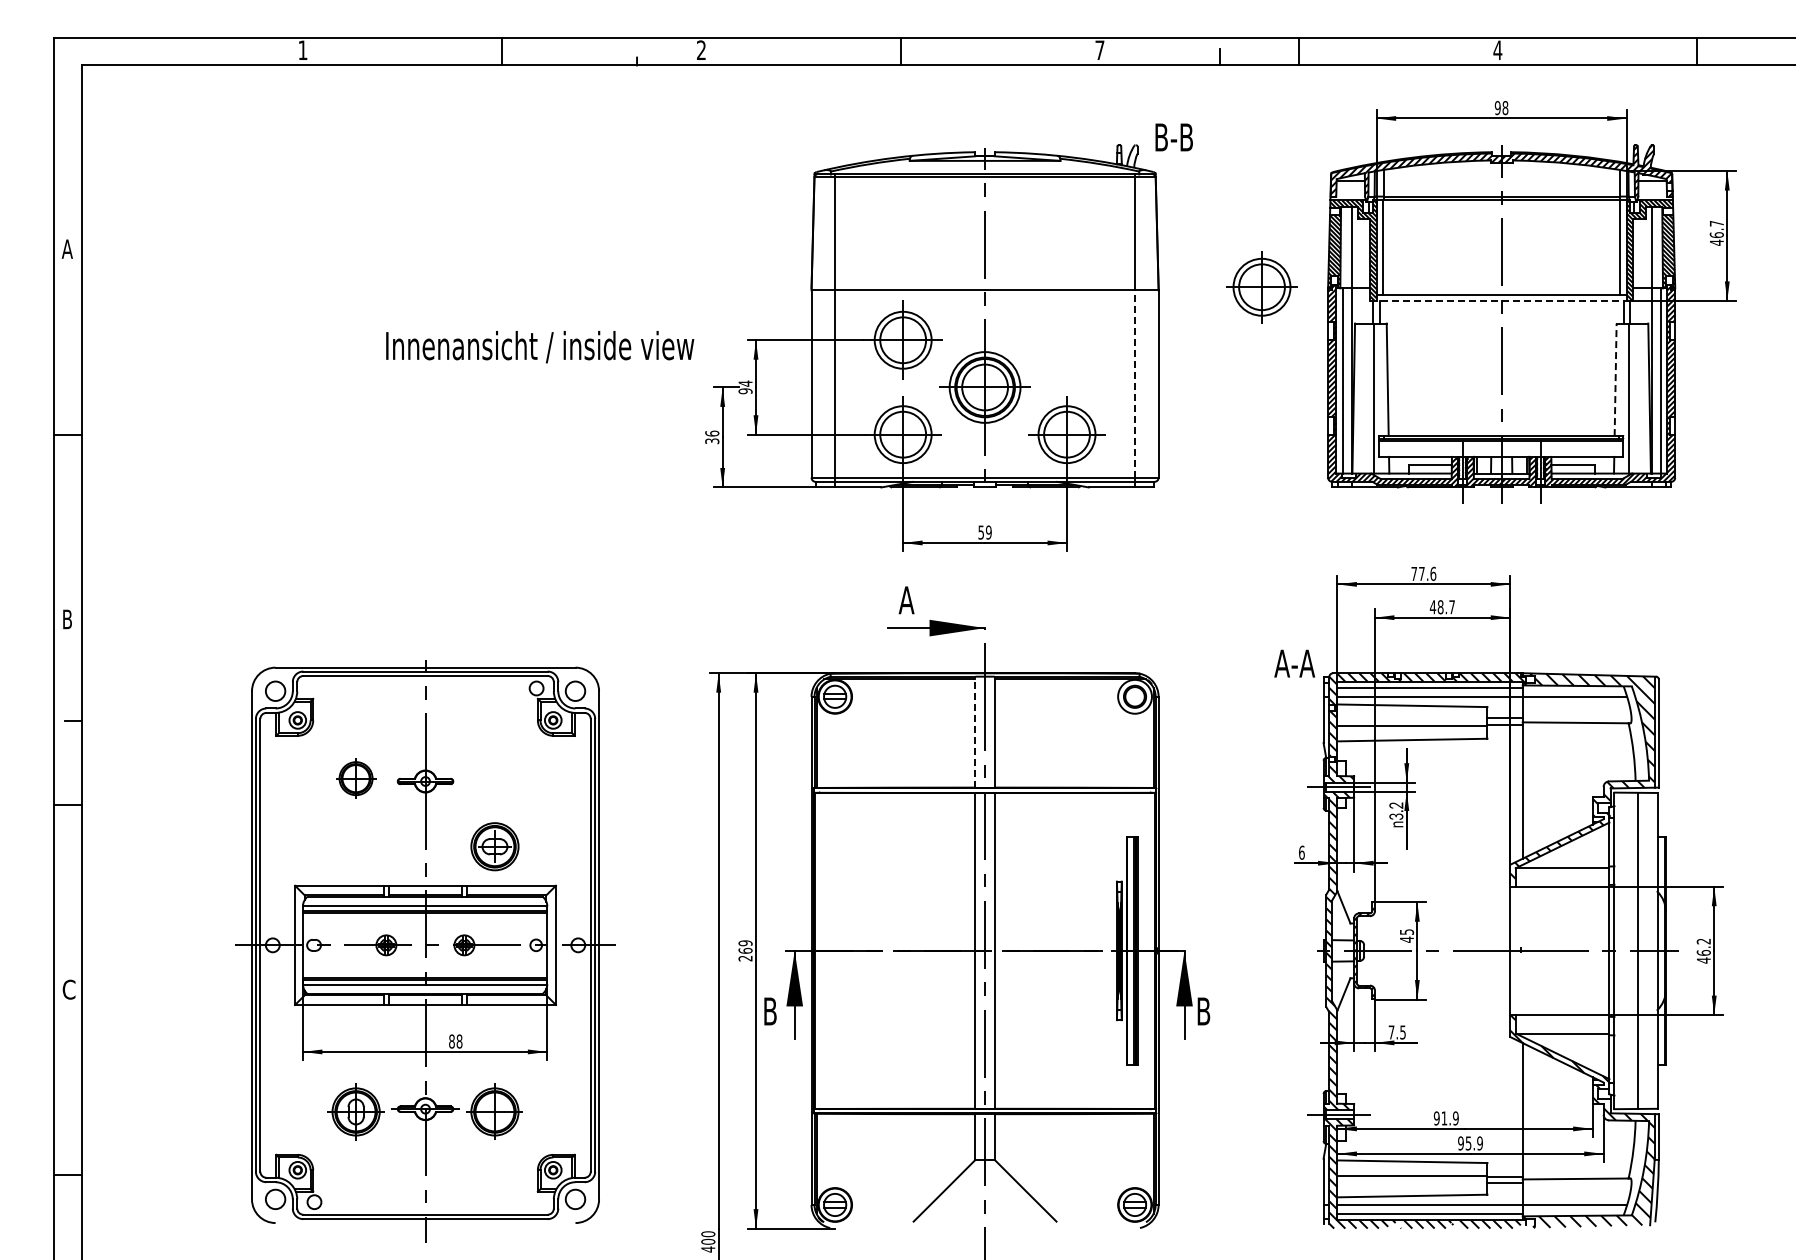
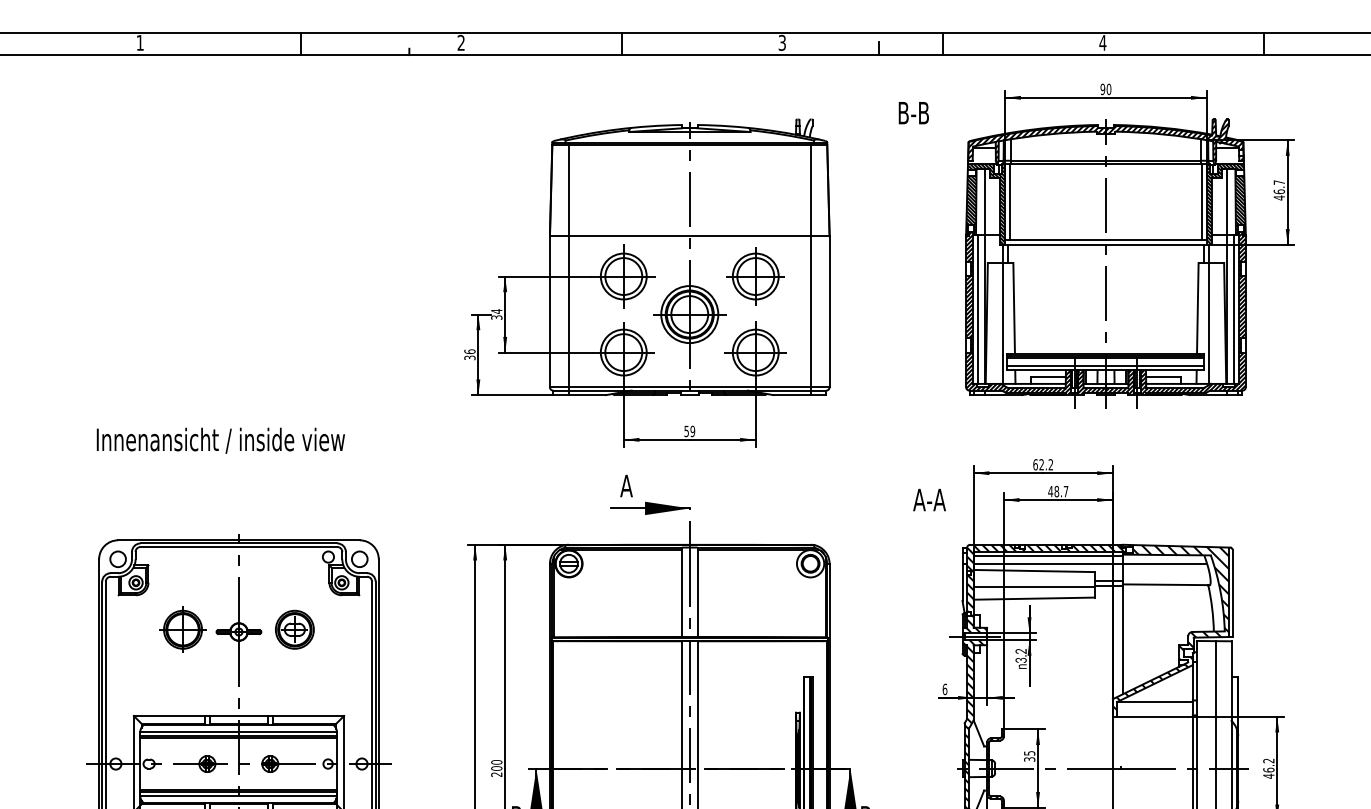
text: (1099, 50) -> (781, 43), 7 -> 3
text: (1505, 107) -> (1109, 88), 98 -> 90
text: (1173, 137) -> (913, 113), moved
part: (1261, 287) -> (755, 276), moved
line: (1502, 300) -> (1106, 244), dashed -> solid
text: (540, 347) -> (221, 441), moved
line: (1615, 379) -> (1197, 308), dashed -> solid
line: (1135, 384) -> (810, 312), dashed -> solid
text: (745, 391) -> (496, 317), 94 -> 34
line: (1501, 451) -> (1105, 366), added
text: (1423, 573) -> (1043, 464), 77.6 -> 62.2
text: (1294, 663) -> (929, 499), moved
line: (975, 731) -> (682, 591), dashed -> solid
part: (355, 778) -> (182, 629), size x1.43
part: (494, 846) -> (294, 629), moved
text: (1406, 939) -> (1029, 759), 45 -> 35
text: (745, 946) -> (496, 764), 269 -> 200

